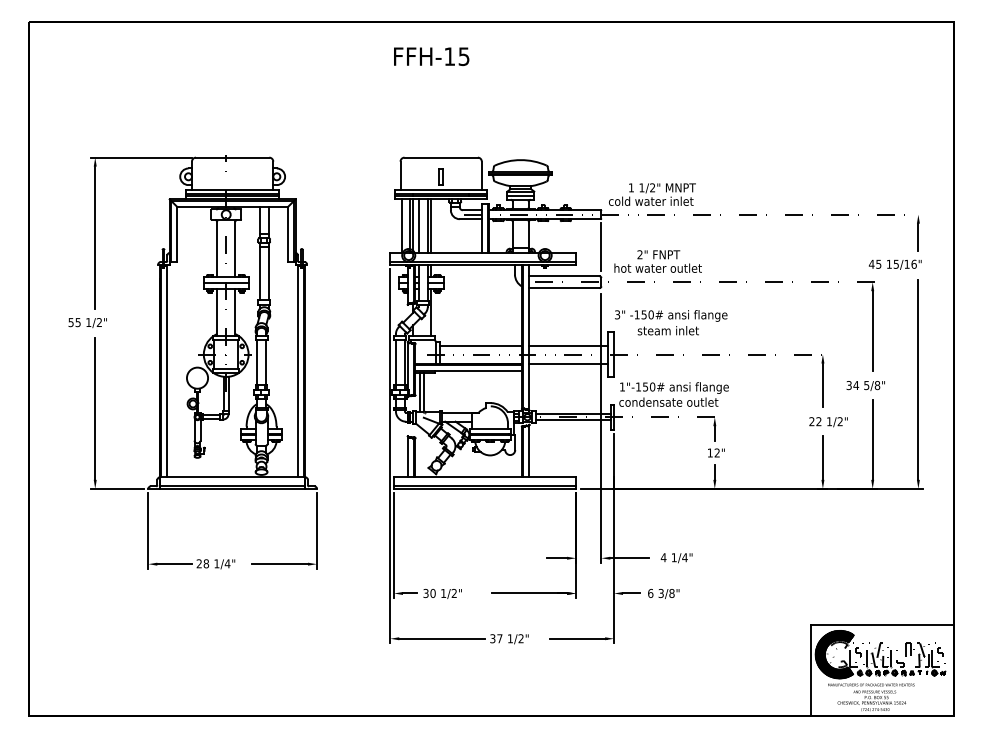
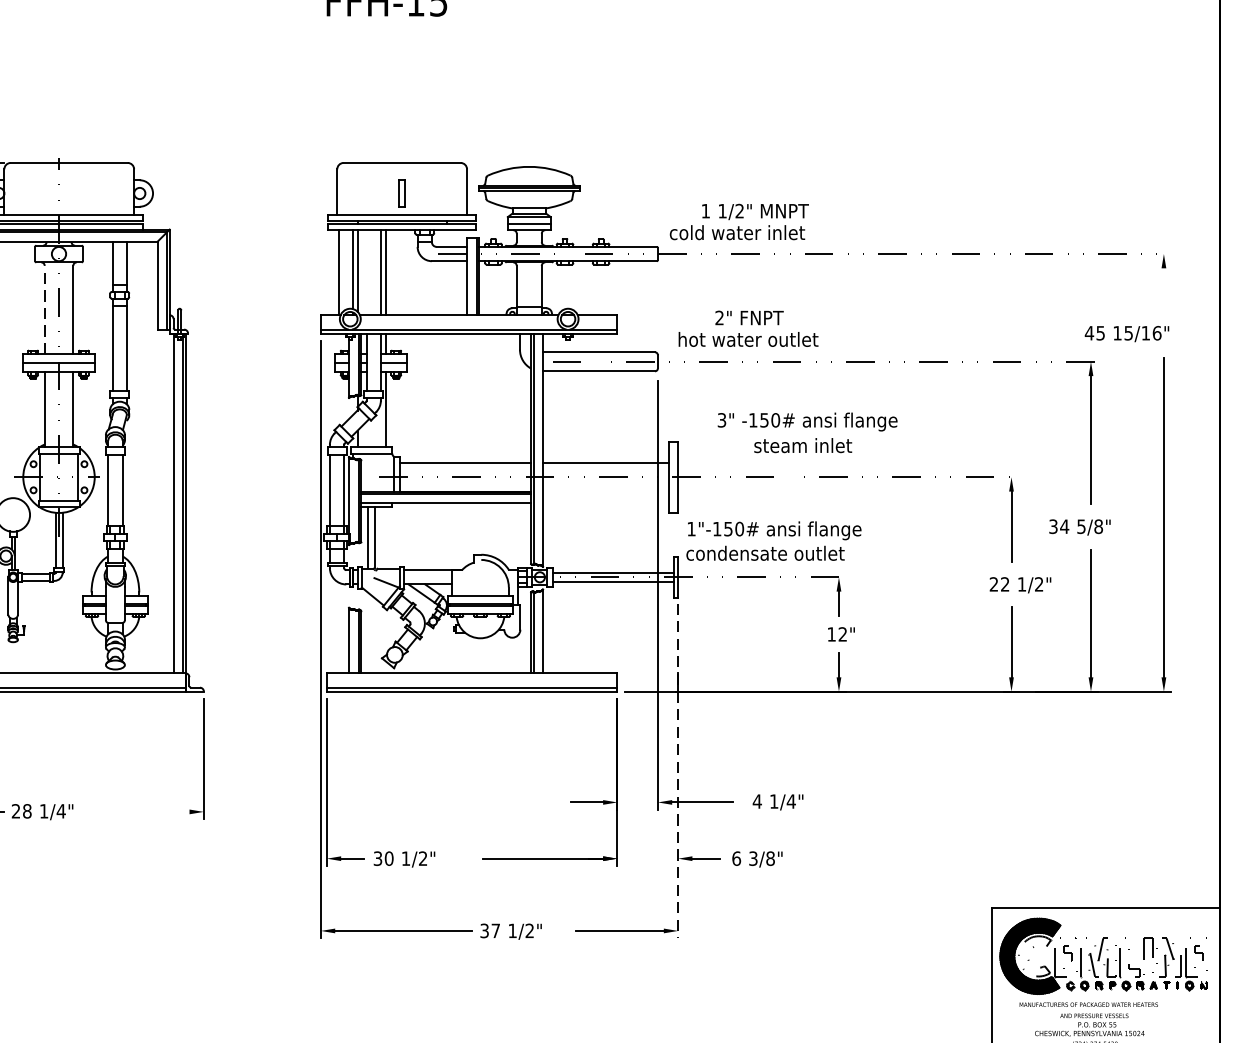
line: (418, 226) -> (365, 272), removed
line: (918, 236) -> (1164, 288), removed
line: (601, 246) -> (658, 304), removed
line: (217, 249) -> (45, 309), solid -> dashed
text: (671, 322) -> (808, 432), moved
line: (568, 363) -> (605, 491), removed
line: (614, 538) -> (678, 770), solid -> dashed
line: (279, 564) -> (144, 812), removed

